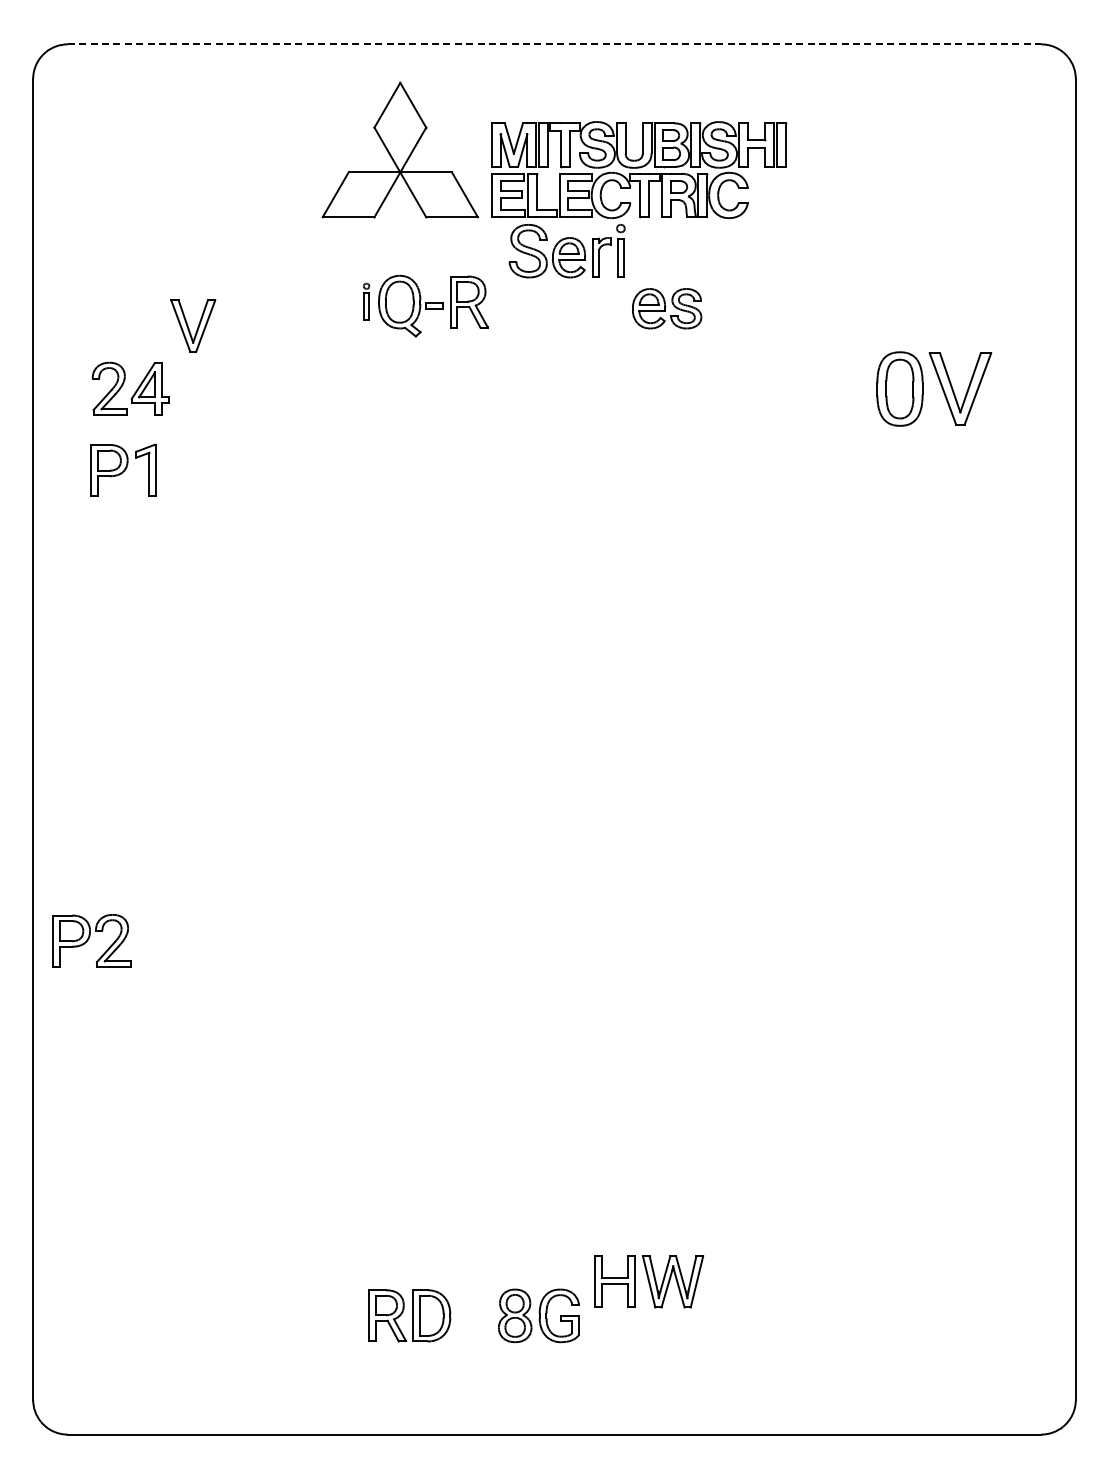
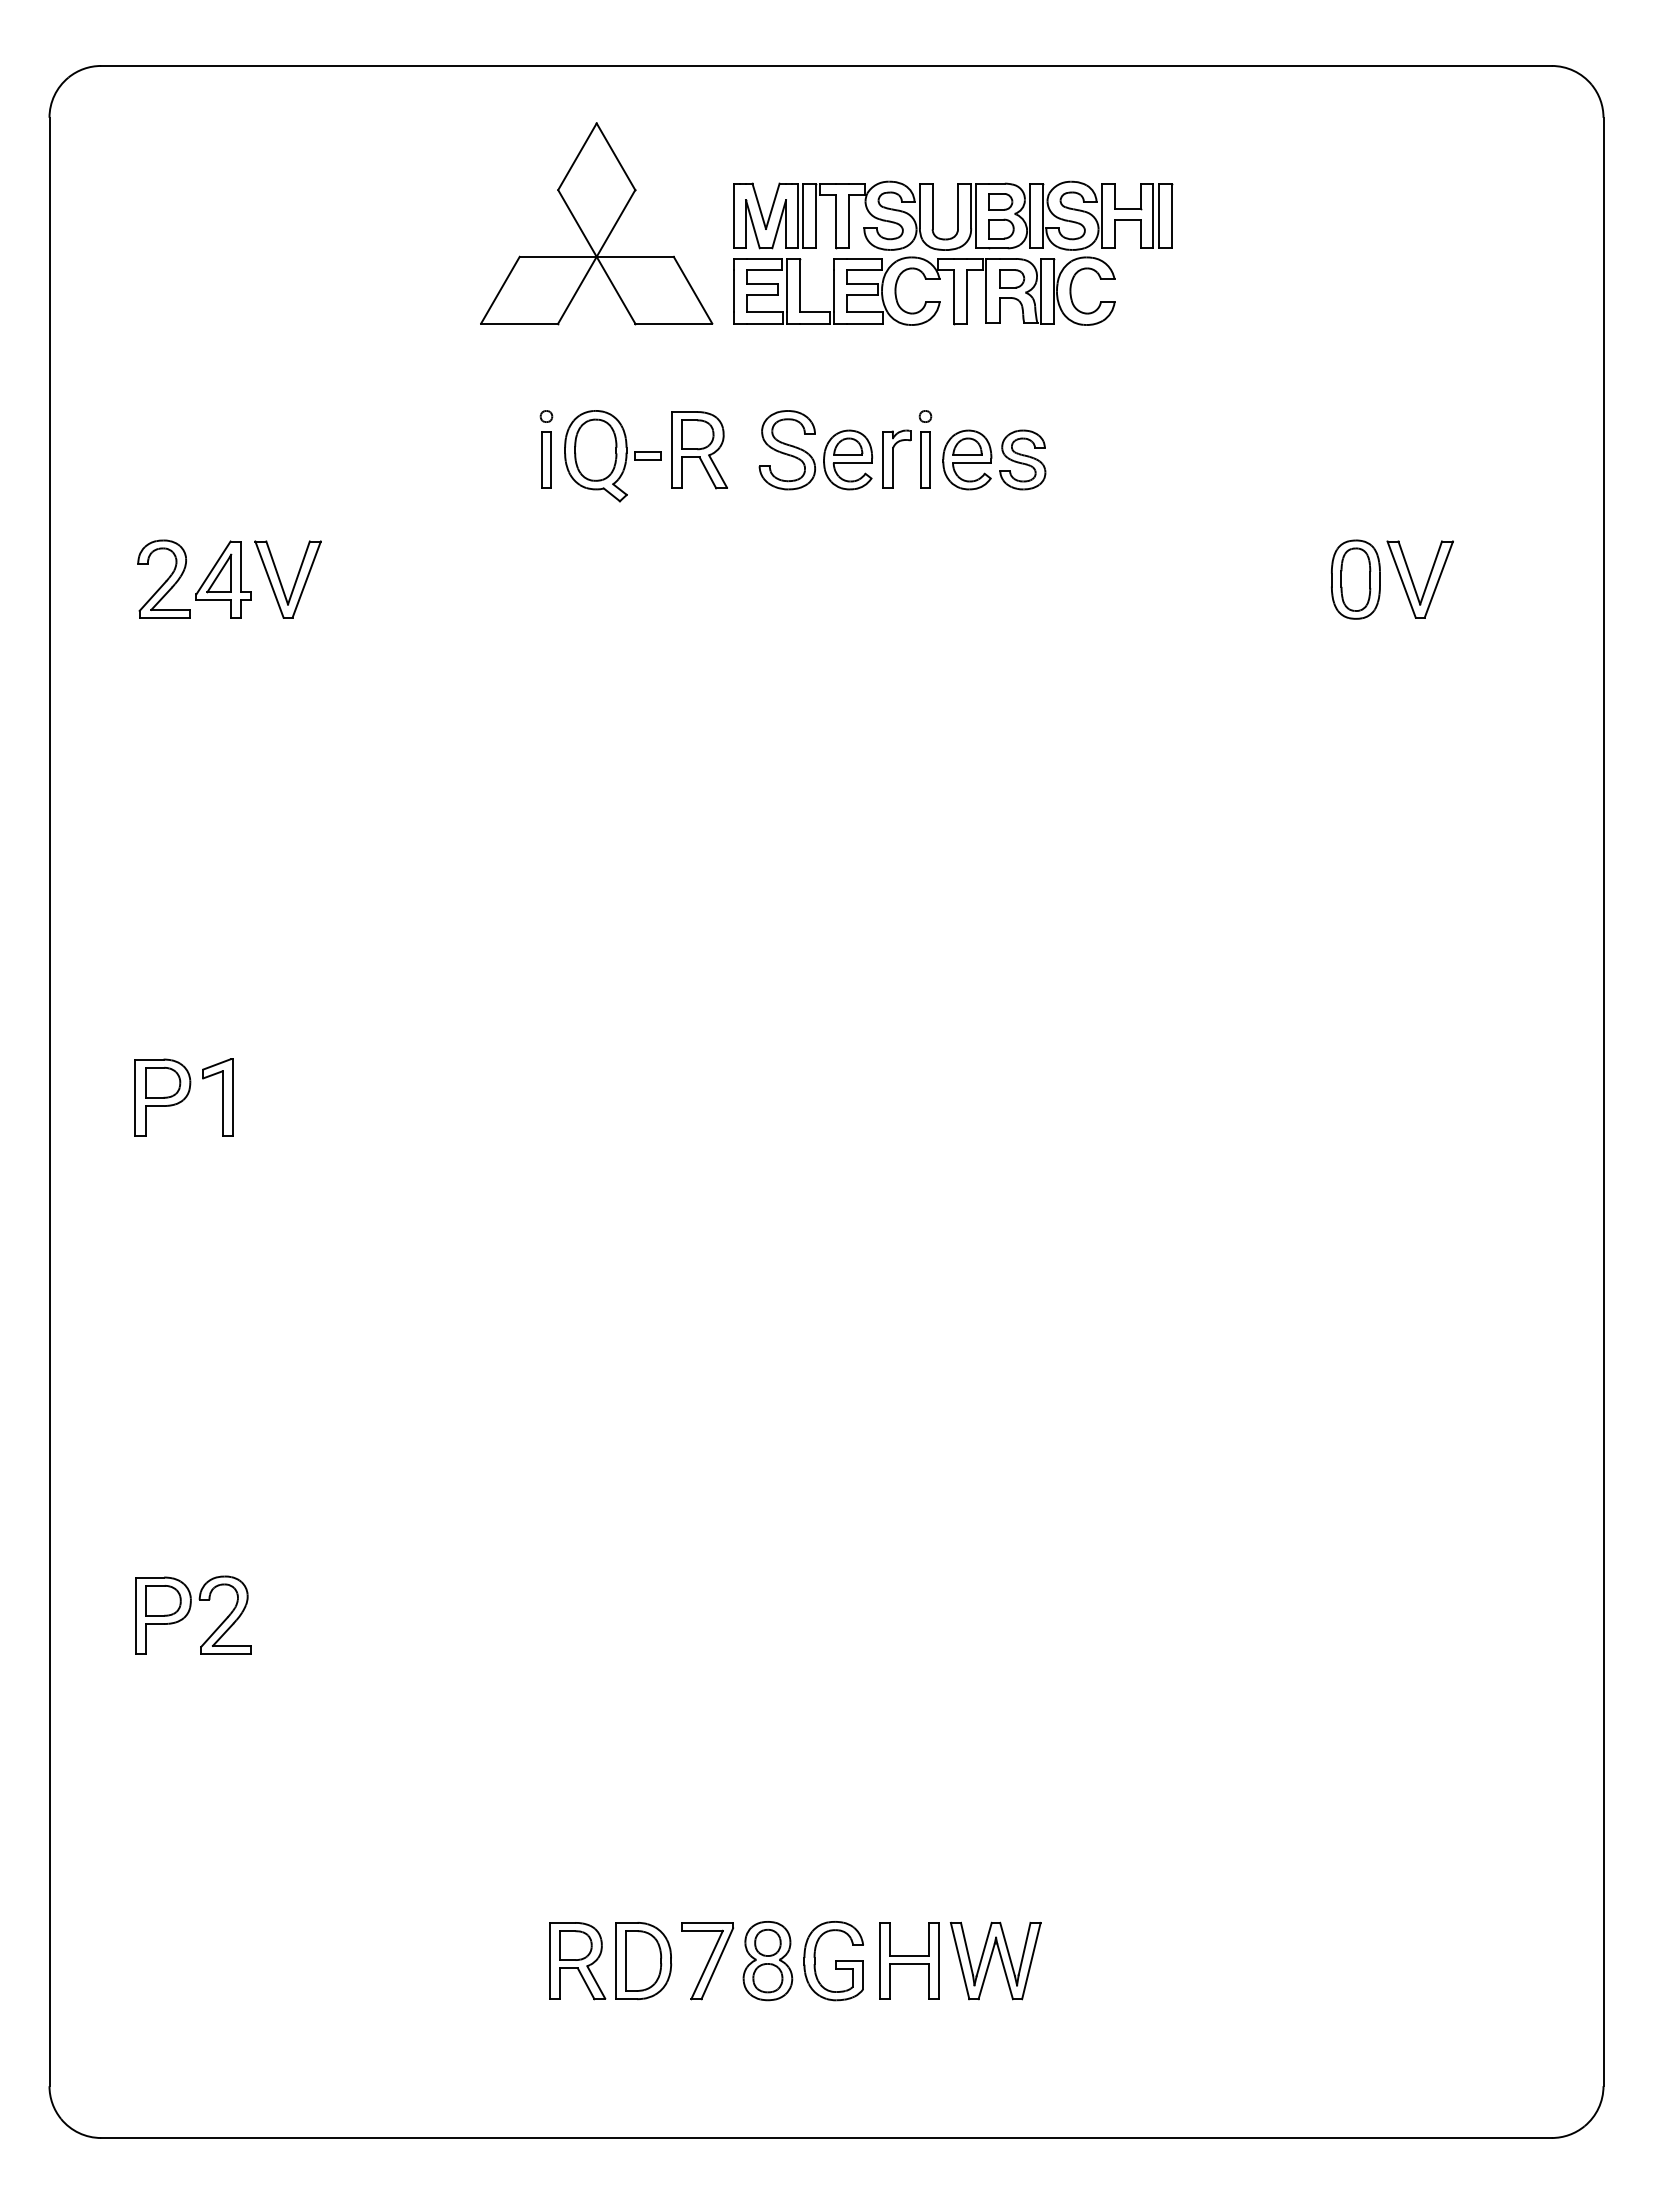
line: (554, 44) -> (826, 66), dashed -> solid
part: (566, 251) -> (844, 450), moved
part: (366, 301) -> (546, 449), size x1.43
part: (193, 325) -> (288, 578), moved
part: (933, 388) -> (1391, 578), size x0.71
part: (123, 469) -> (184, 1096), moved
part: (91, 940) -> (193, 1614), moved
part: (649, 1281) -> (960, 1960), moved
part: (474, 1315) -> (707, 1960), added

